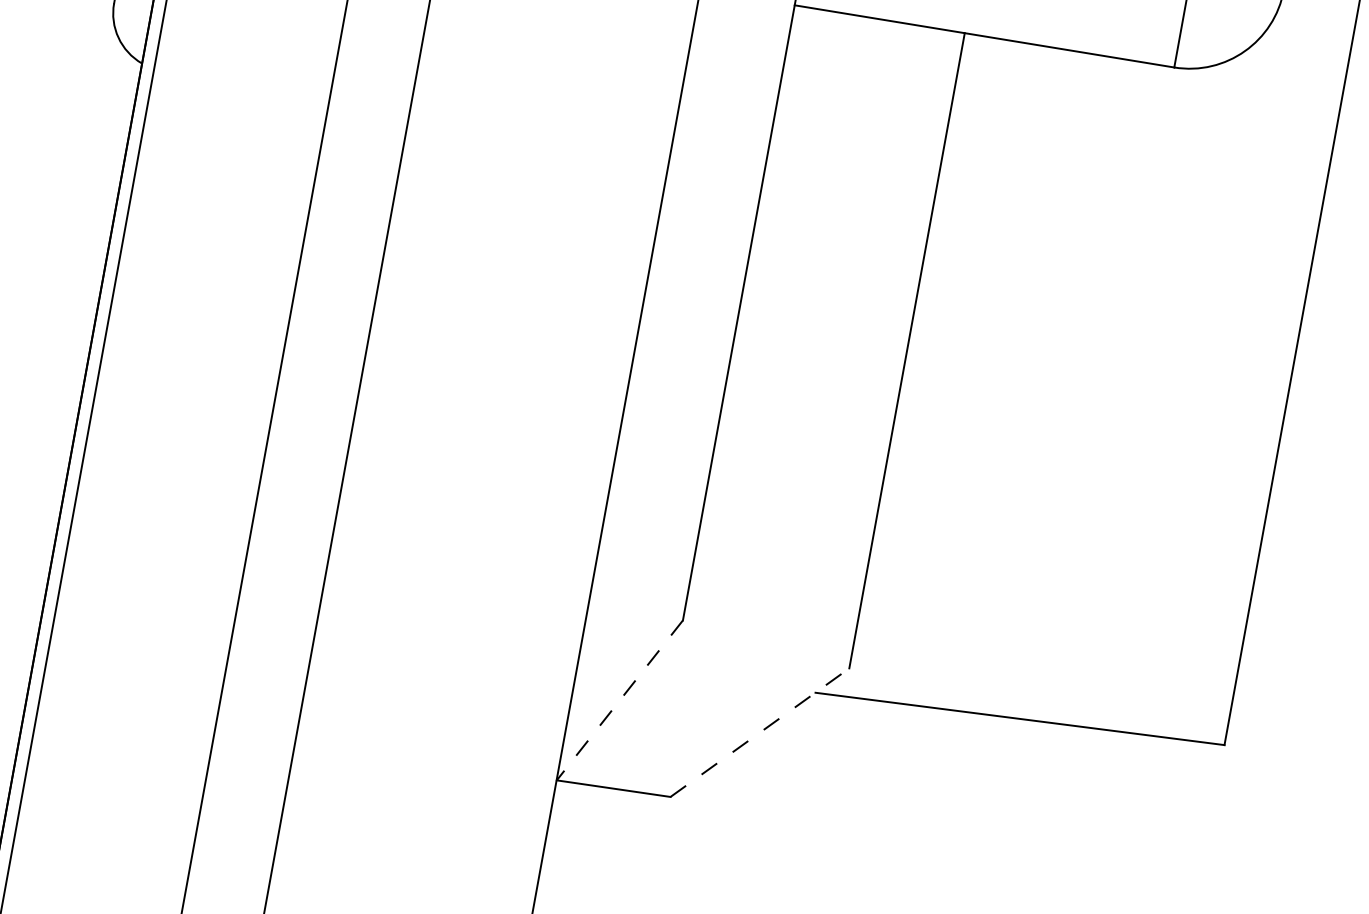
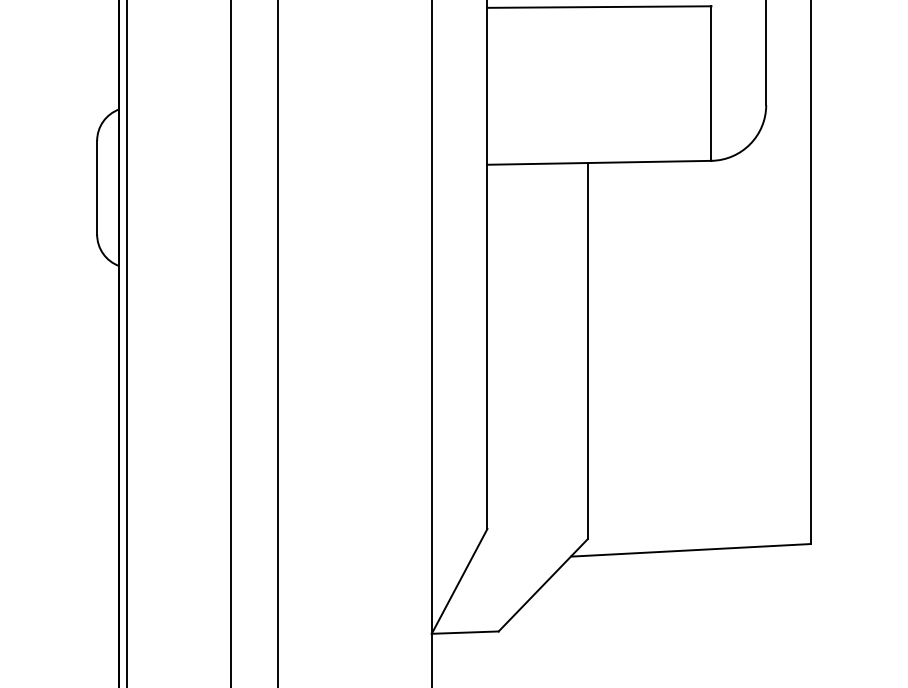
line: (619, 700) -> (459, 581), dashed -> solid
line: (760, 731) -> (543, 584), dashed -> solid

